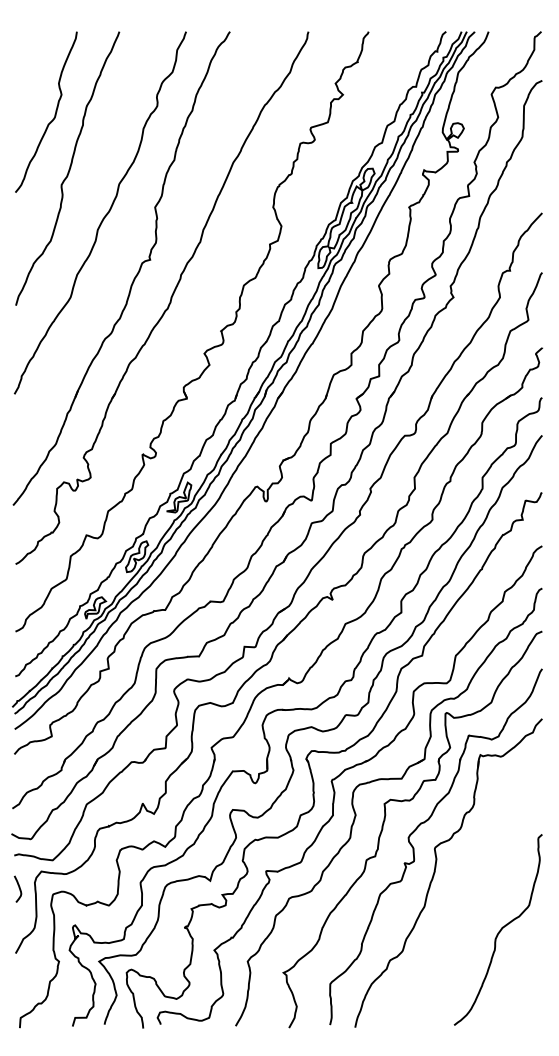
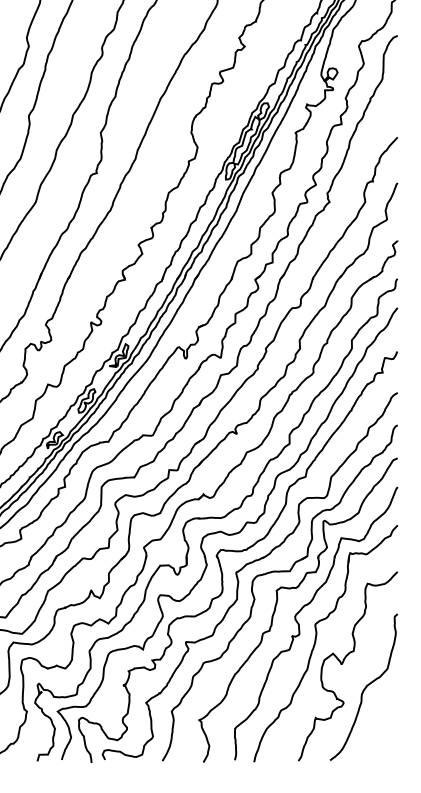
curve: (471, 898) -> (343, 663), added

